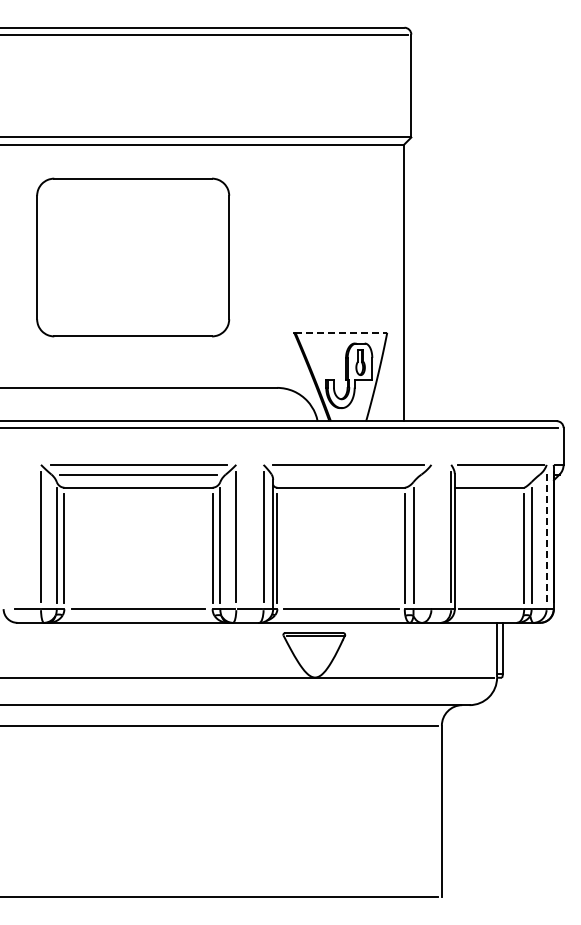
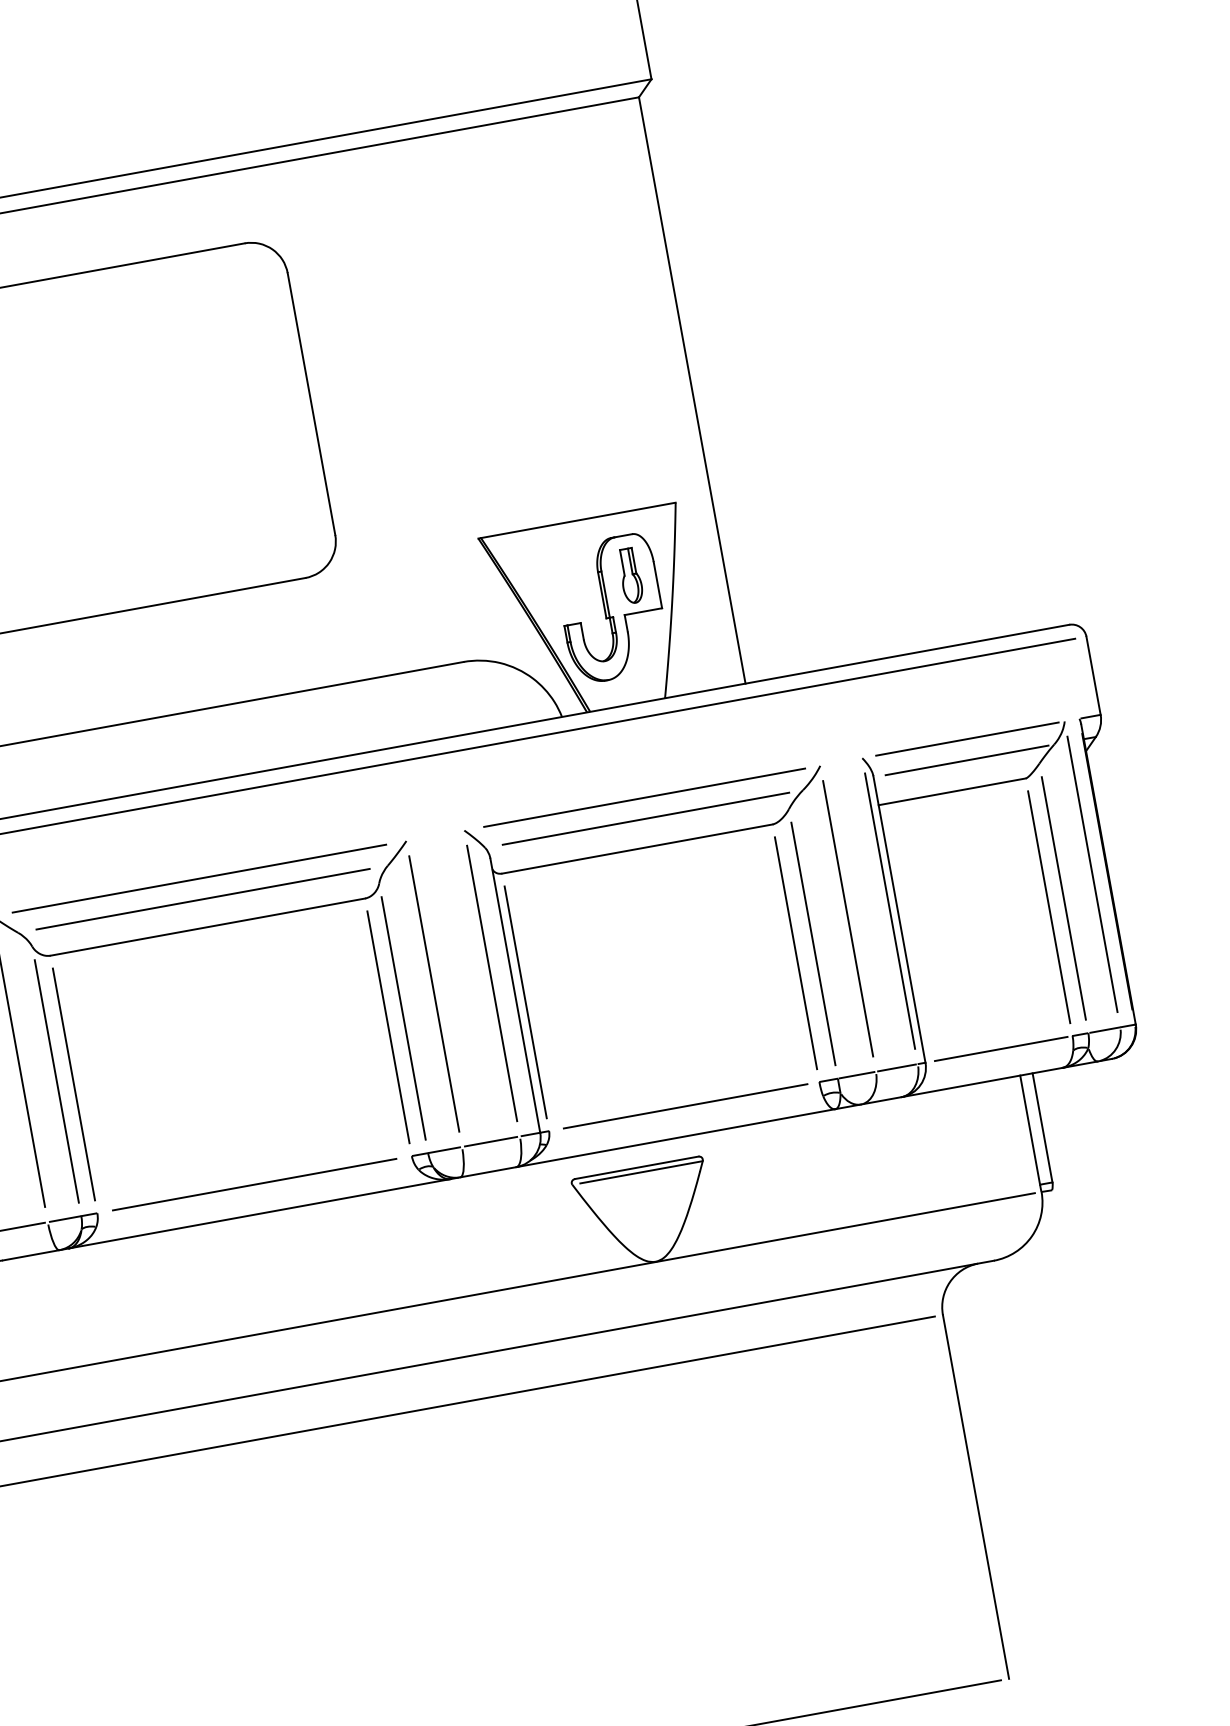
line: (341, 332) -> (578, 519), dashed -> solid
line: (347, 474) -> (645, 818), added
line: (498, 474) -> (966, 760), added
line: (431, 536) -> (848, 917), added
line: (546, 536) -> (1091, 873), dashed -> solid

